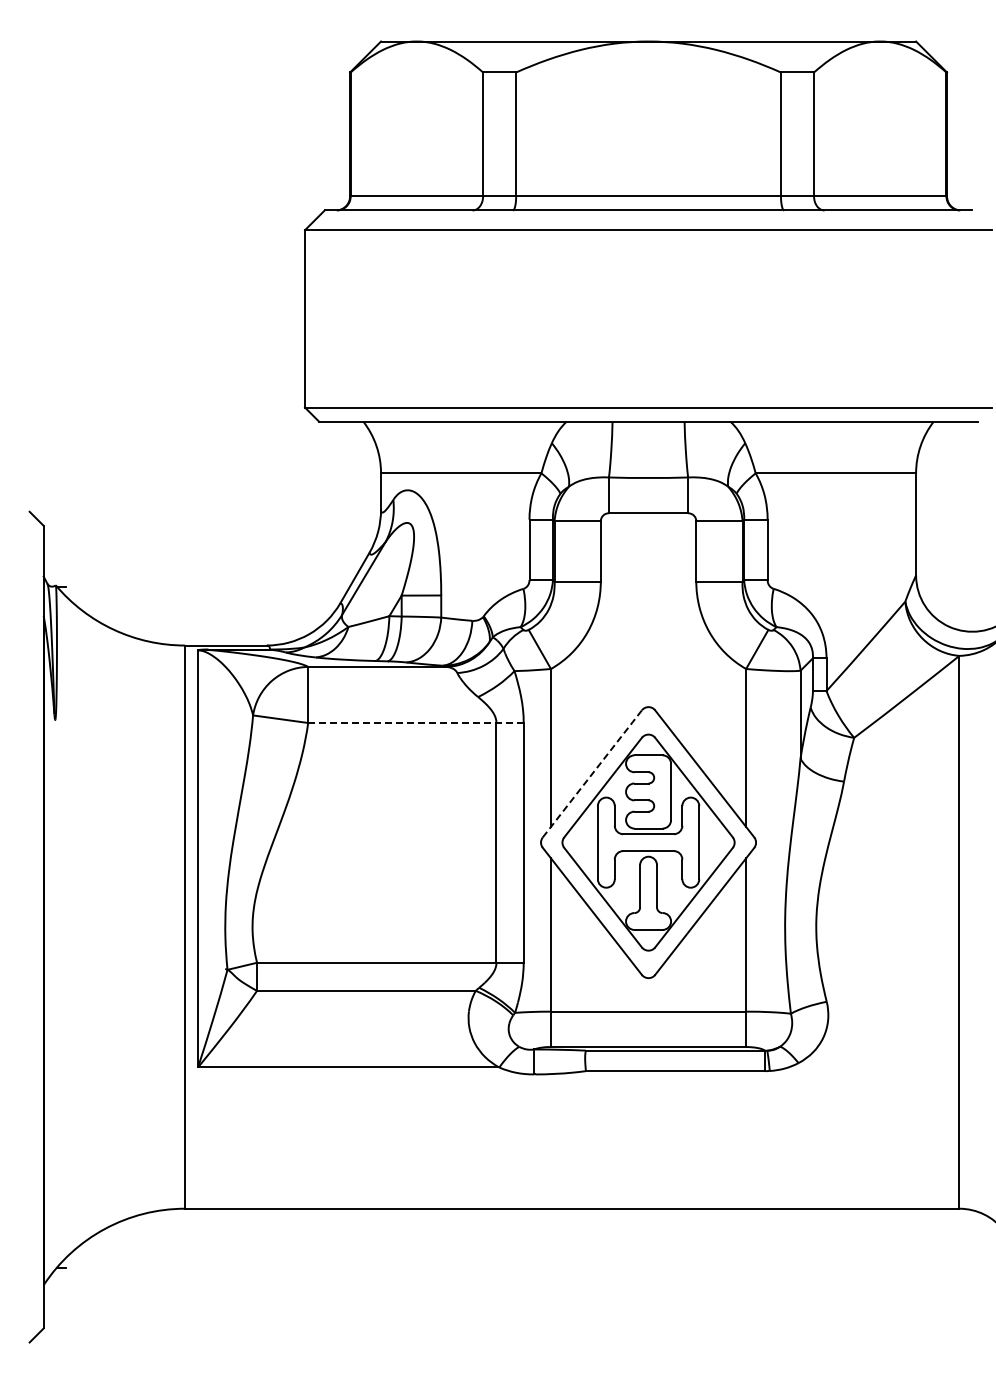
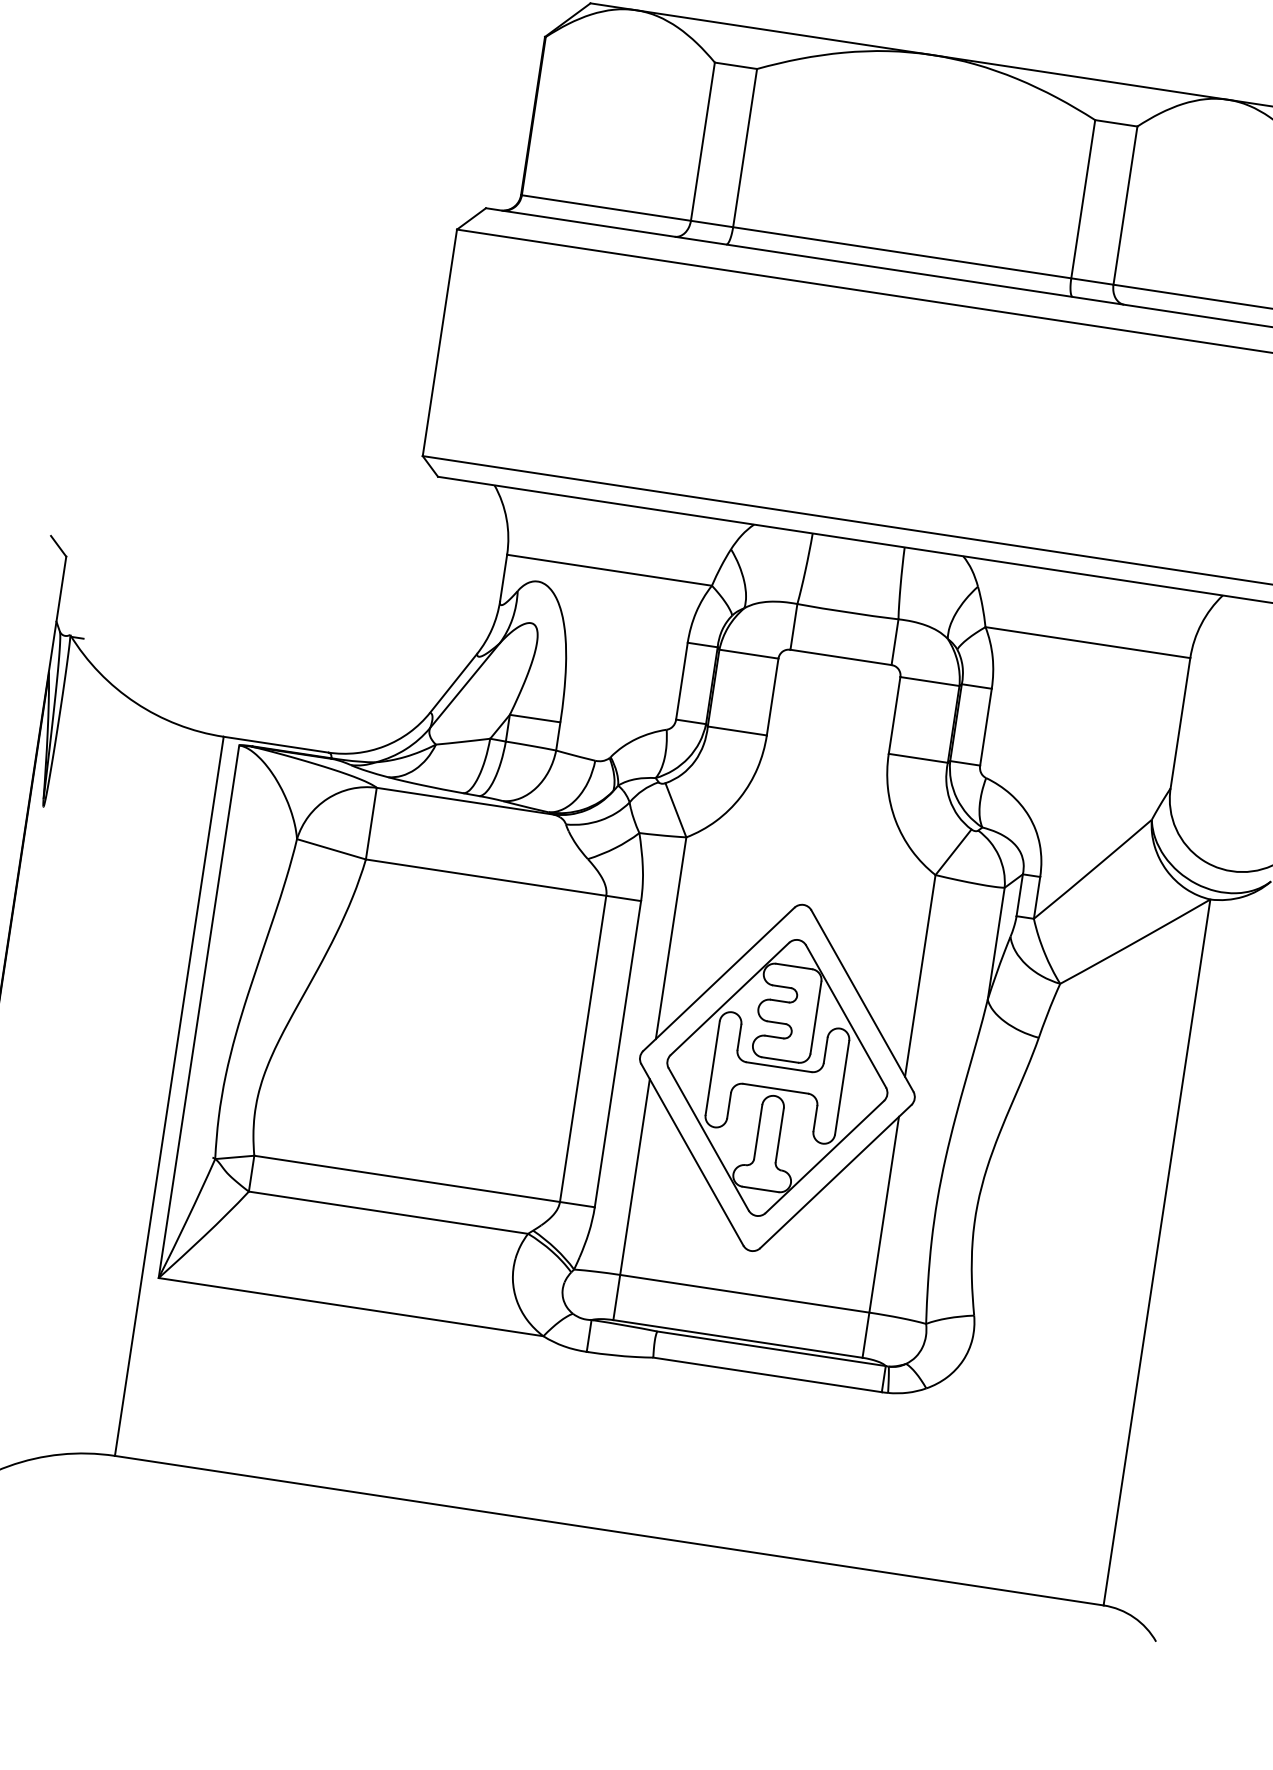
line: (415, 723) -> (502, 880), dashed -> solid
line: (592, 773) -> (719, 978), dashed -> solid

